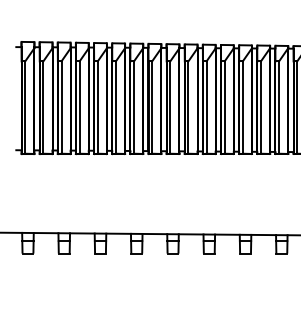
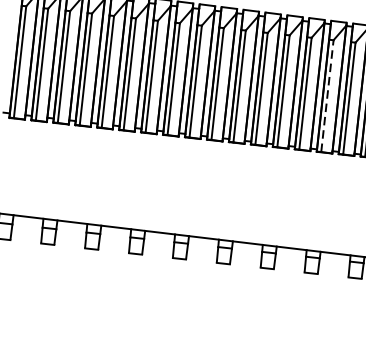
line: (279, 107) -> (327, 96), solid -> dashed

